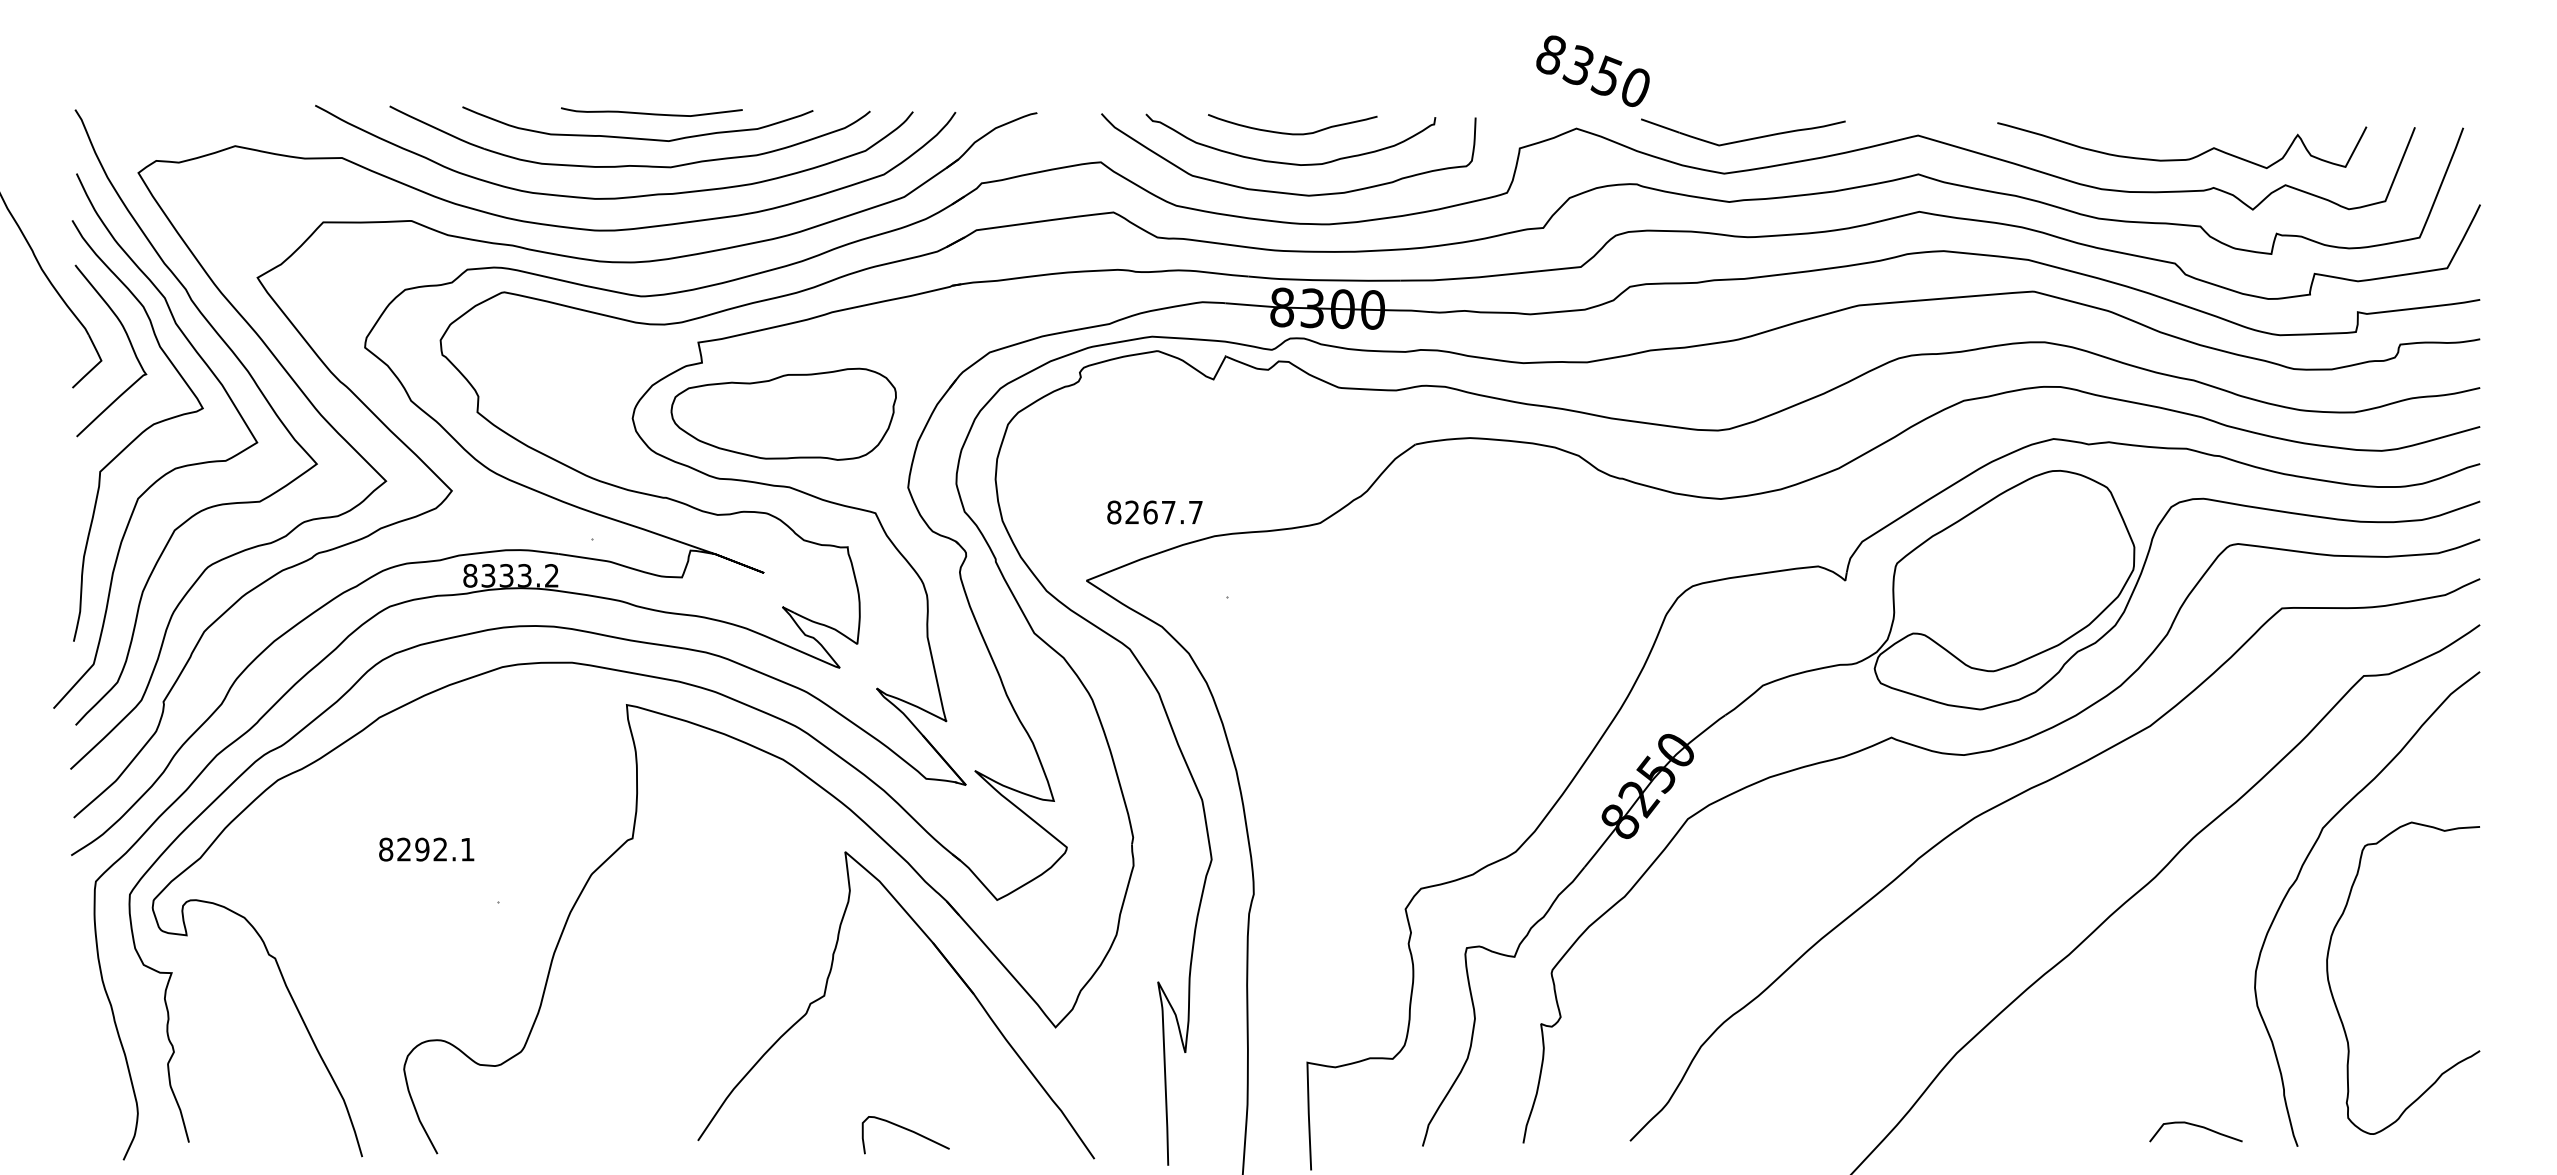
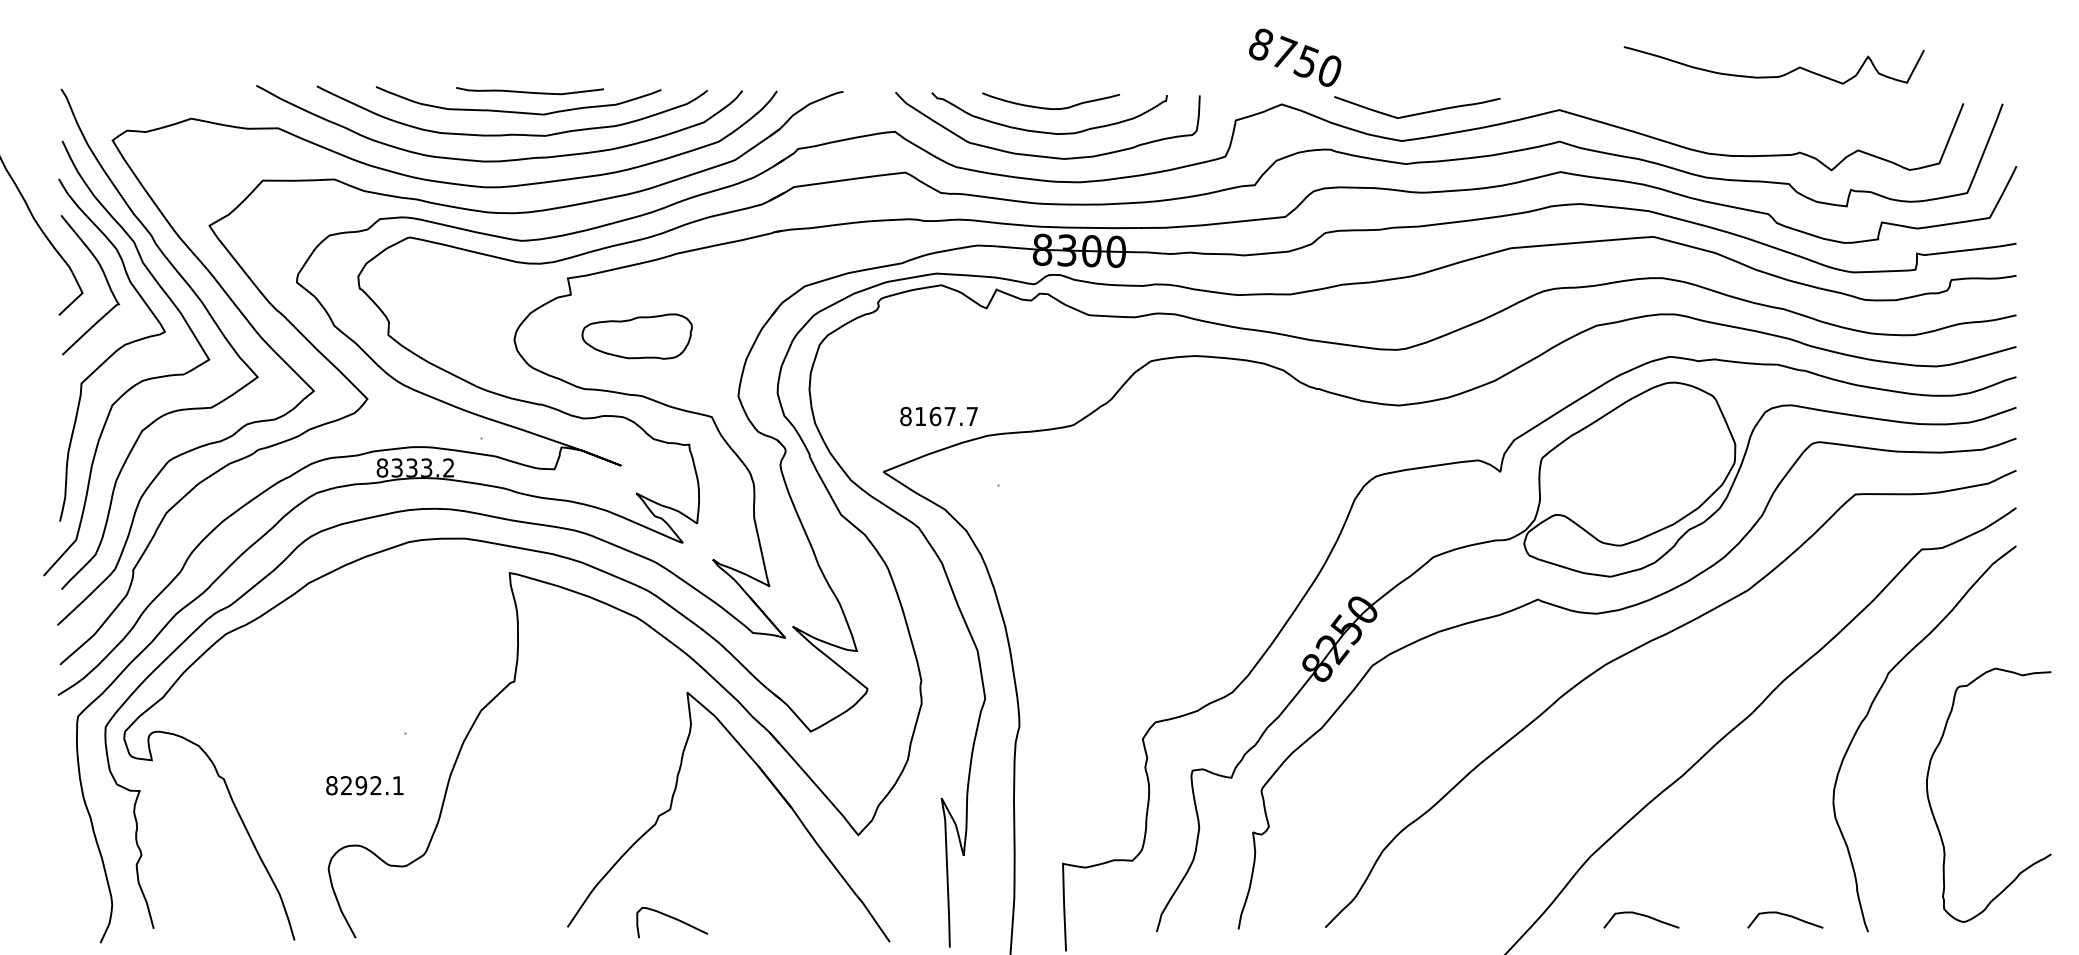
text: (1579, 64) -> (1284, 52), 8350 -> 8750
curve: (2186, 158) -> (1777, 75), moved
part: (783, 413) -> (637, 336), size x0.6
text: (1131, 511) -> (919, 415), 8267.7 -> 8167.7
text: (426, 849) -> (364, 785), moved
curve: (2335, 1001) -> (1933, 814), moved
curve: (2018, 1126) -> (1641, 915), added
curve: (907, 1130) -> (673, 918), moved

